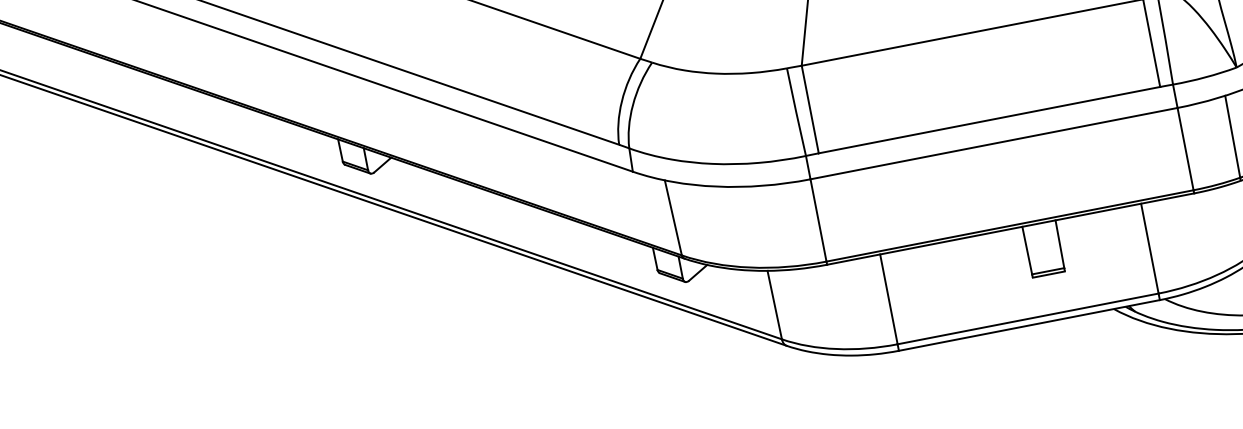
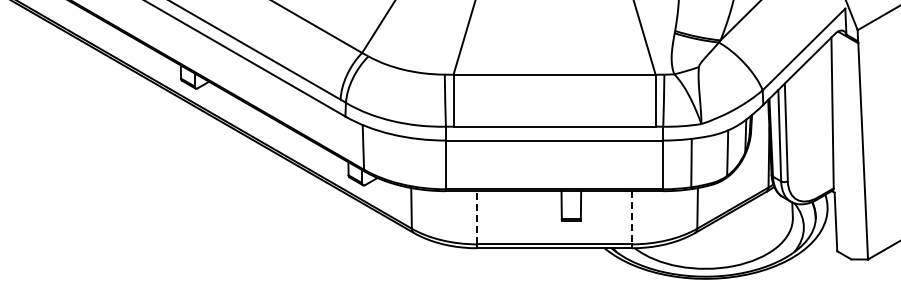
line: (1149, 248) -> (631, 217), solid -> dashed
line: (889, 298) -> (477, 217), solid -> dashed

